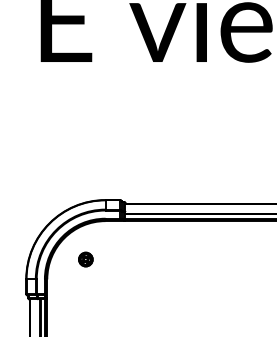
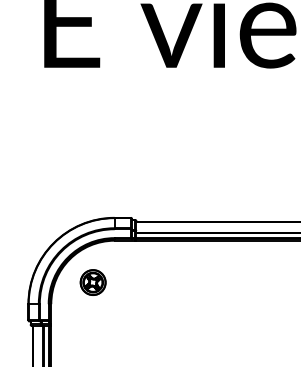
part: (85, 259) -> (92, 282), size x1.67

